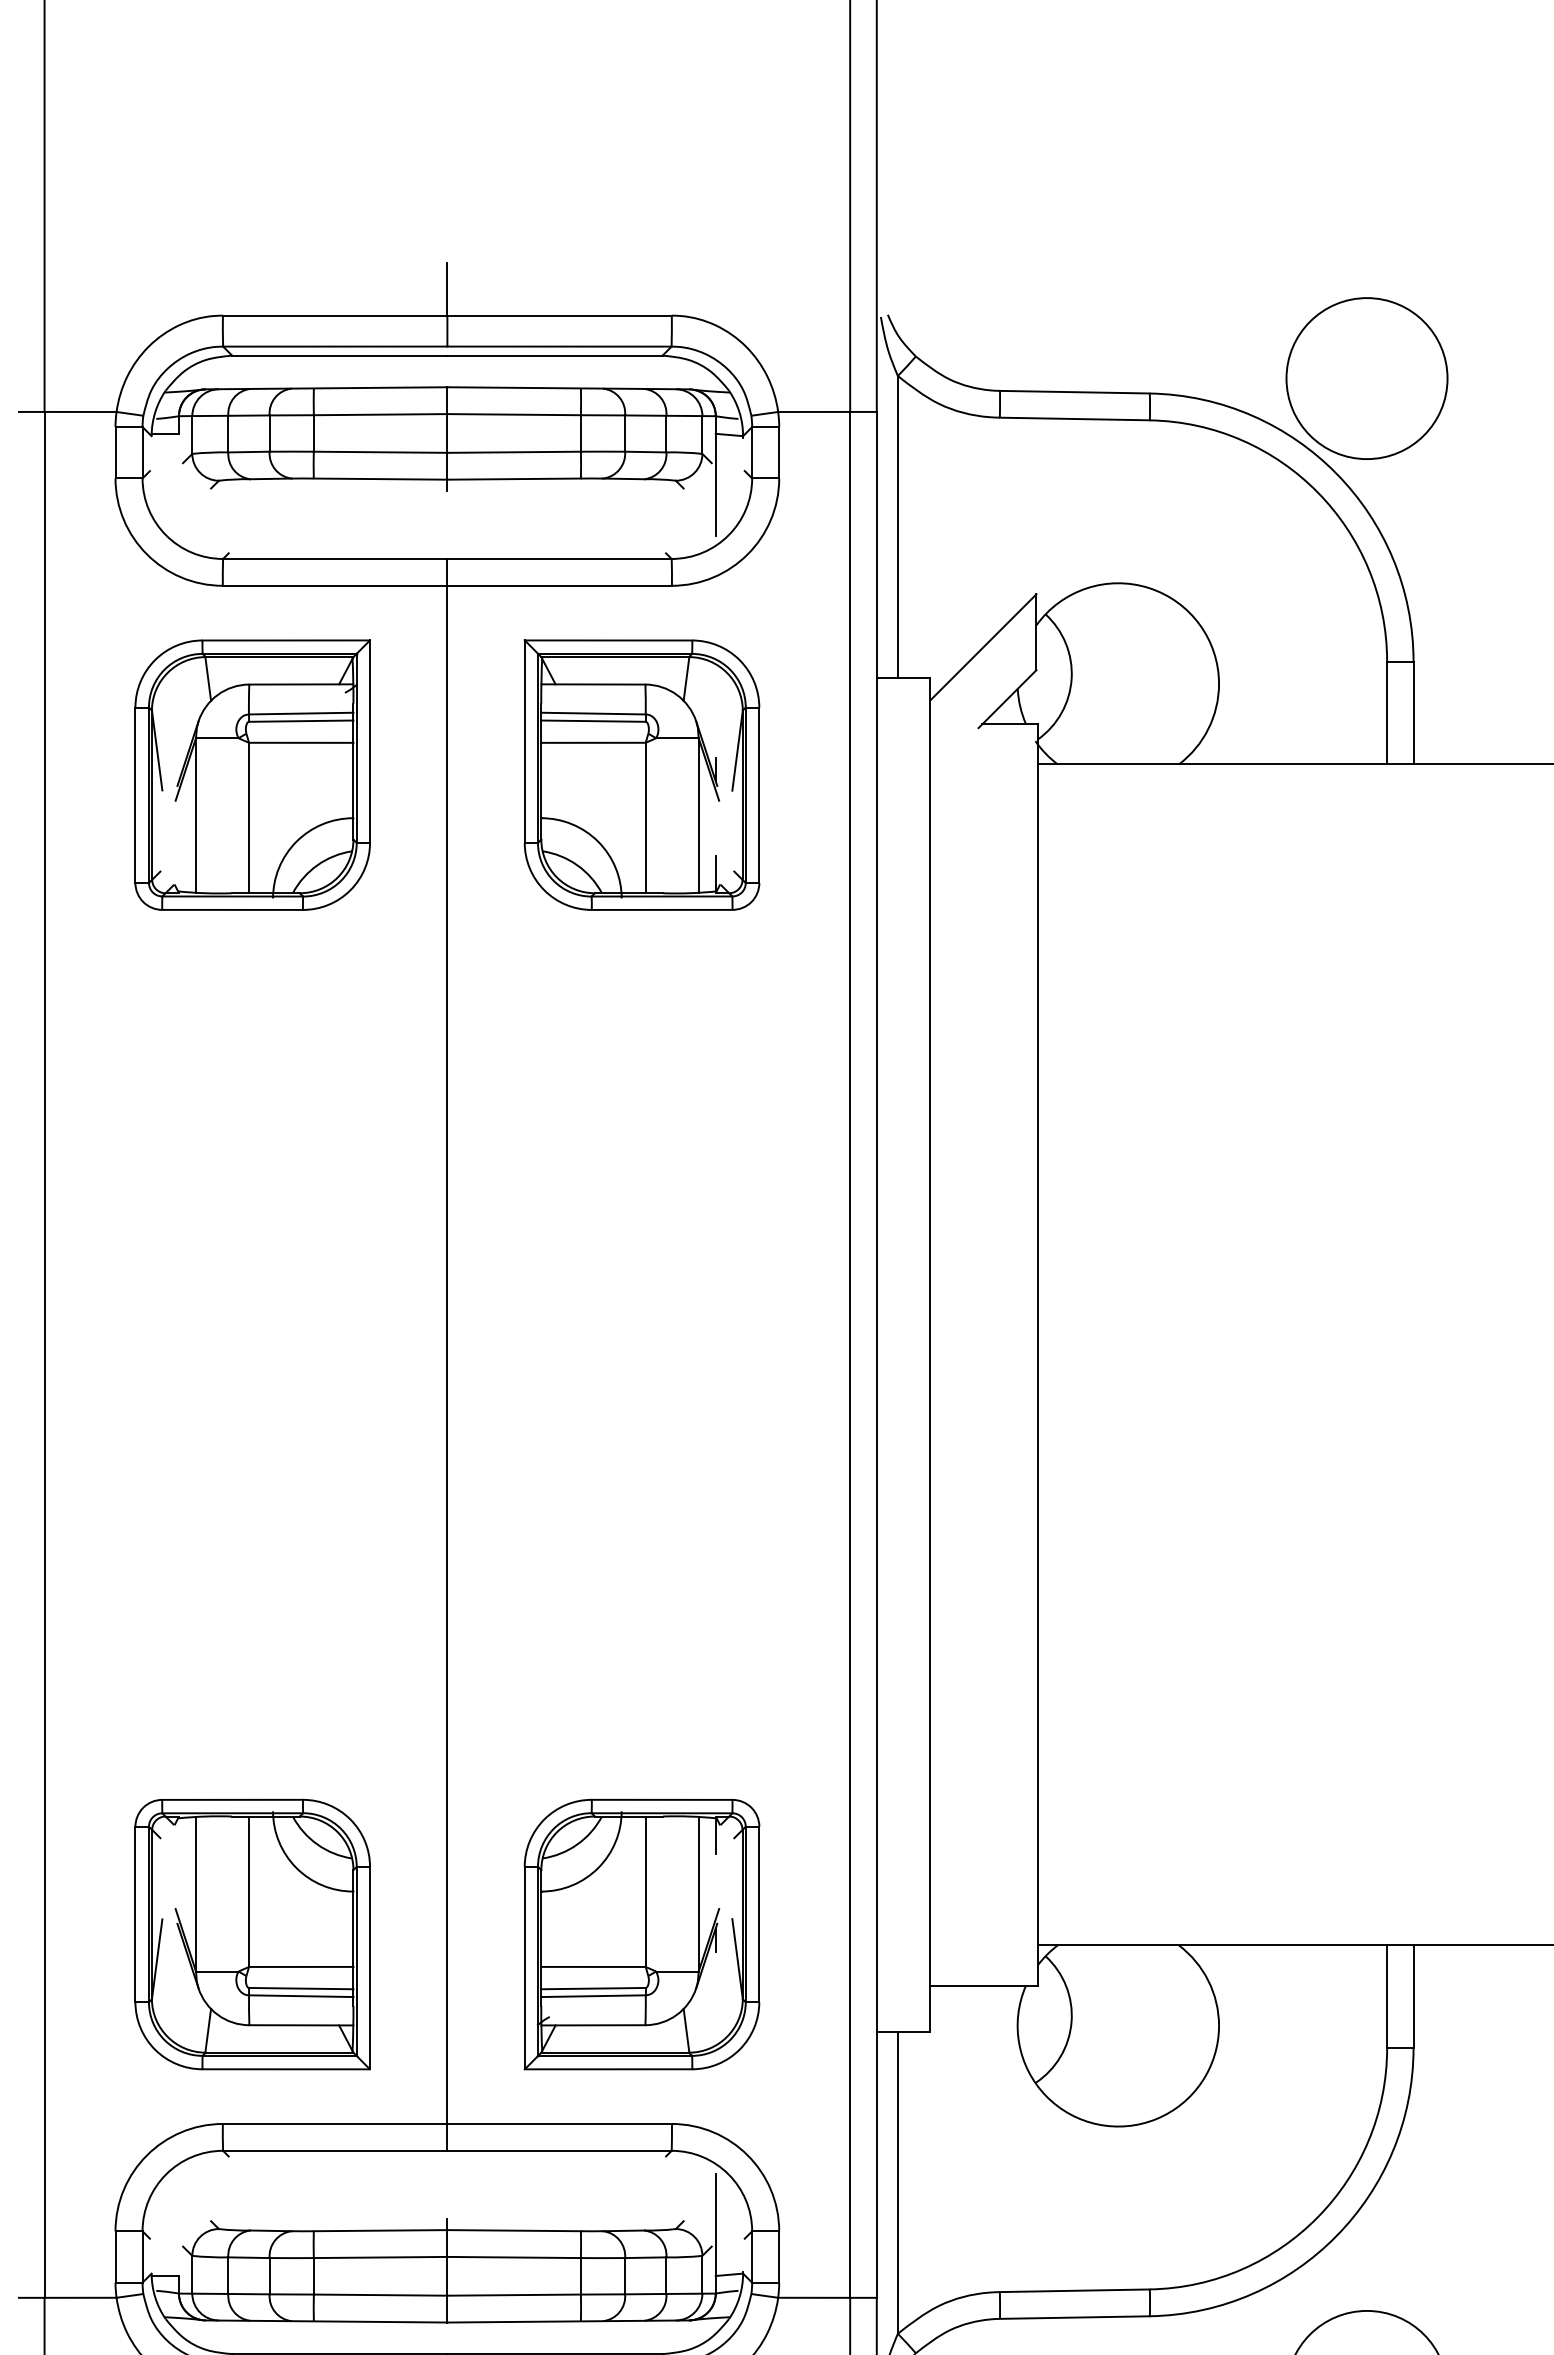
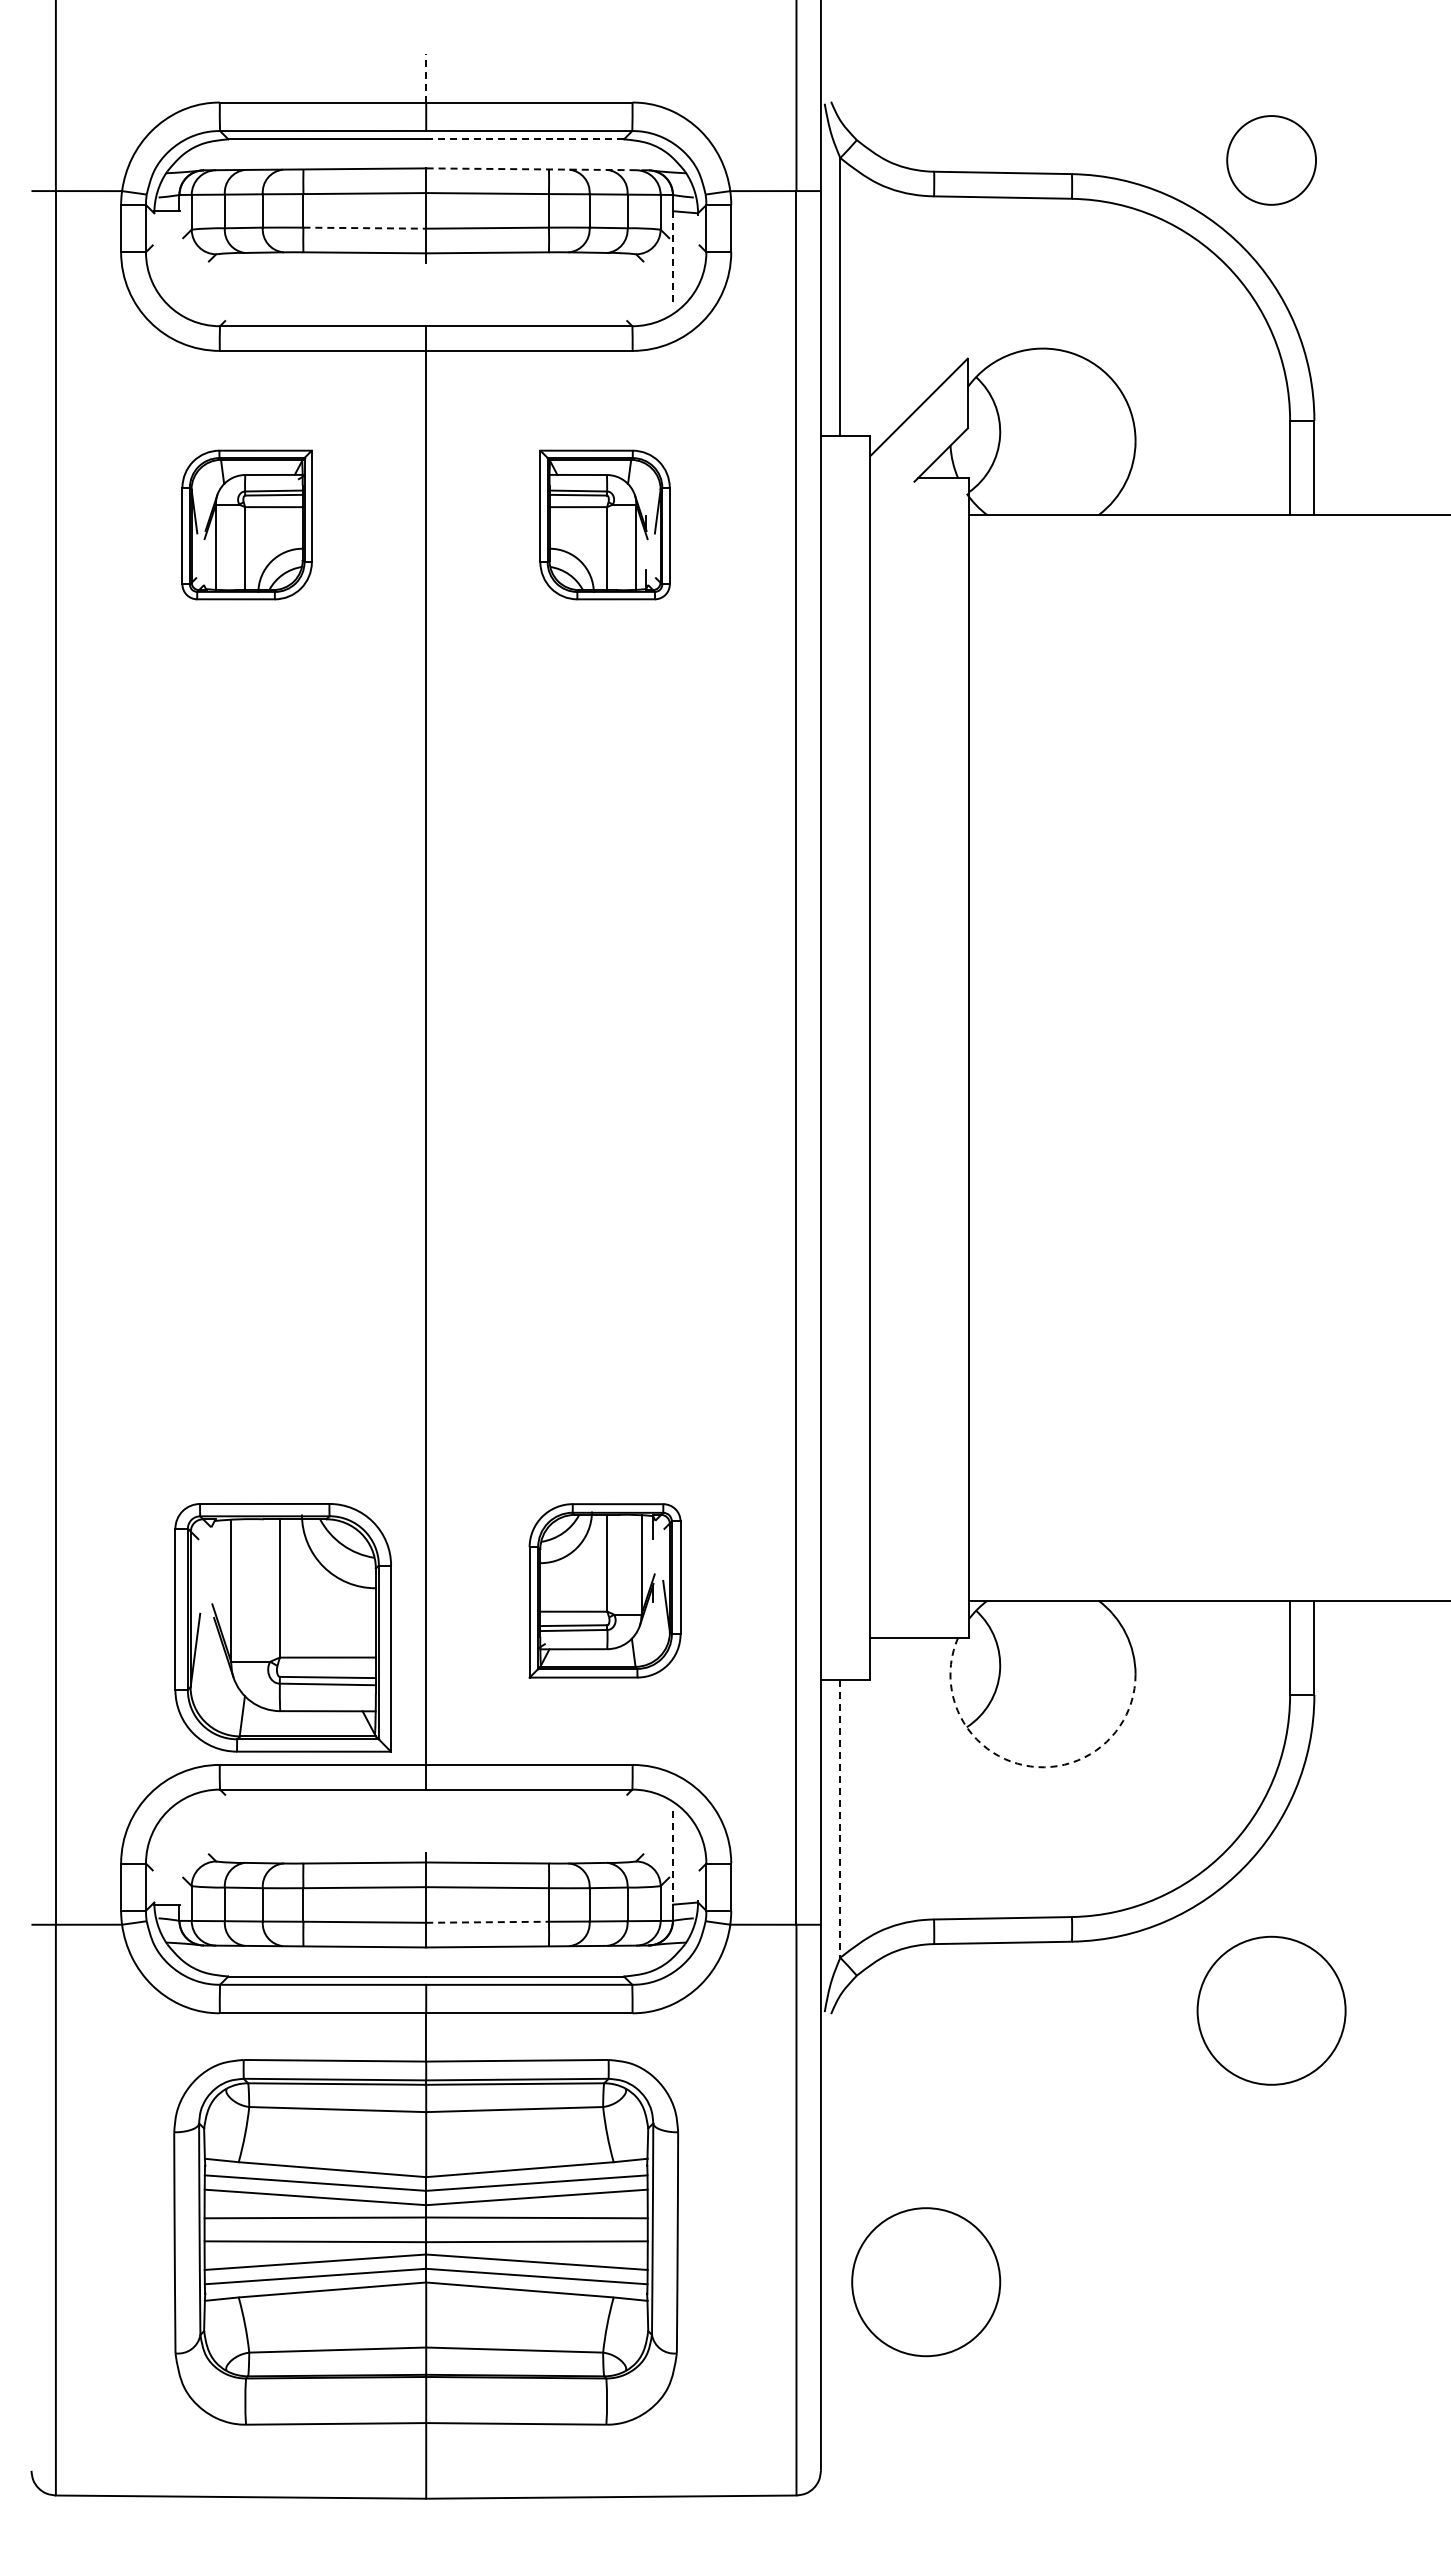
line: (447, 288) -> (426, 77), solid -> dashed
line: (555, 355) -> (525, 139), solid -> dashed
circle: (1366, 378) -> (1271, 160), size x0.6
line: (567, 388) -> (536, 169), solid -> dashed
line: (381, 452) -> (365, 228), solid -> dashed
line: (715, 485) -> (672, 258), solid -> dashed
part: (251, 774) -> (246, 524), size x0.6
part: (641, 774) -> (604, 524), size x0.6
part: (251, 1934) -> (282, 1627), moved
part: (641, 1934) -> (604, 1590), size x0.7
arc: (1098, 2124) -> (1024, 1765), solid -> dashed
line: (898, 2183) -> (840, 1819), solid -> dashed
line: (715, 2224) -> (672, 1857), solid -> dashed
line: (515, 2295) -> (488, 1922), solid -> dashed

